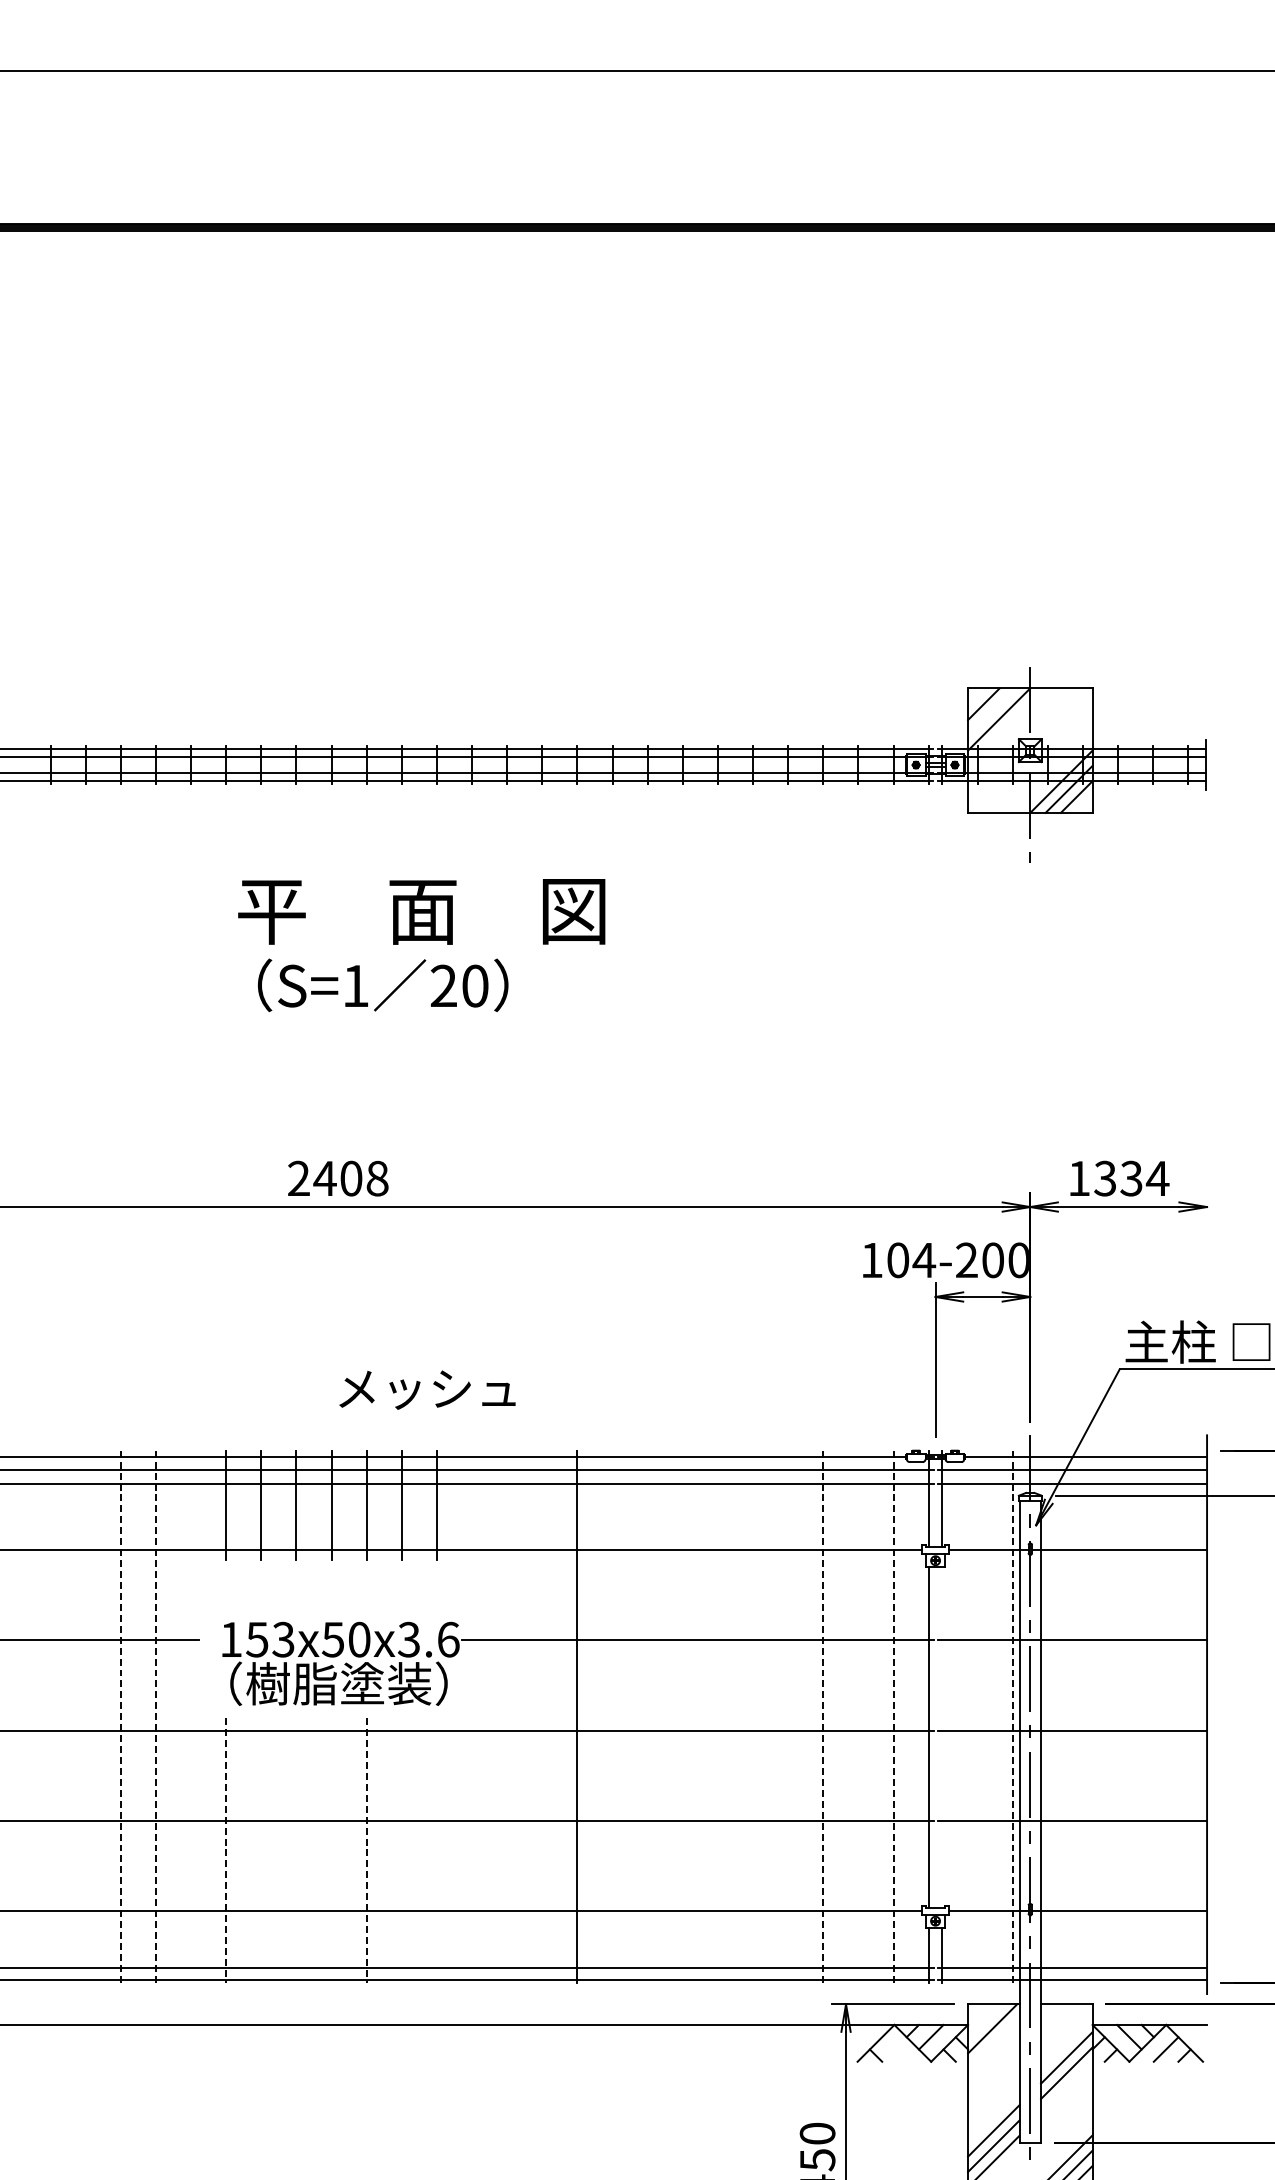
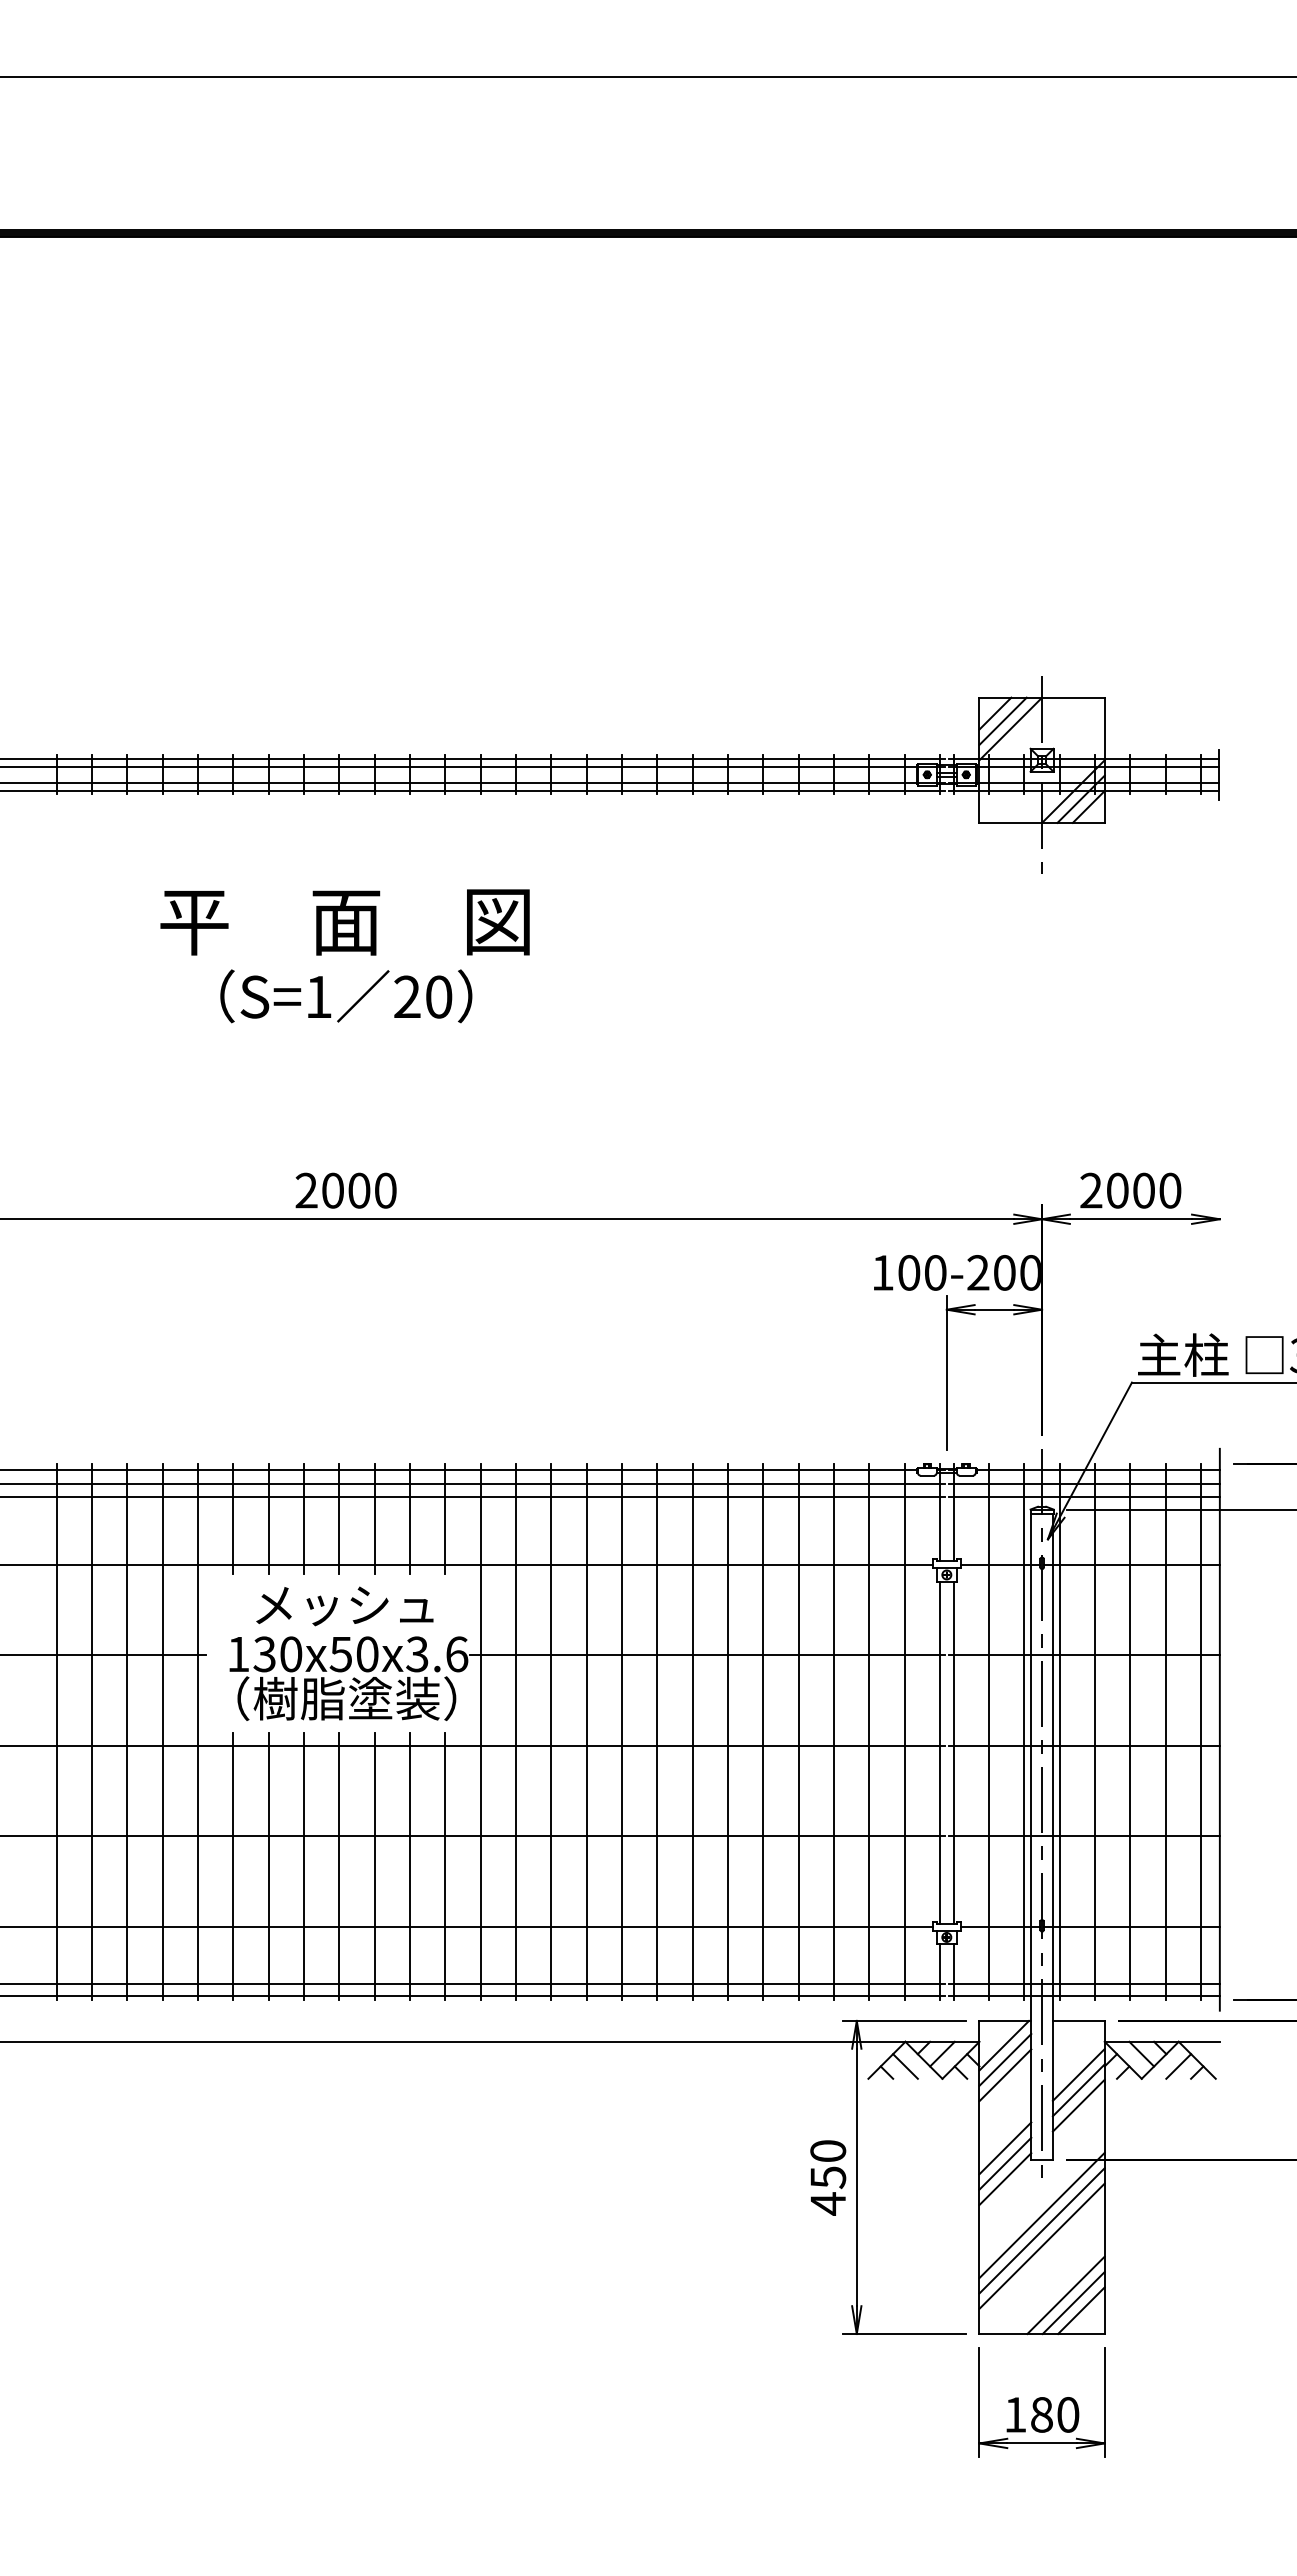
line: (990, 711) -> (1002, 720), added
text: (421, 911) -> (344, 922), moved
text: (383, 985) -> (346, 996), moved
text: (350, 1178) -> (358, 1190), 2408 -> 2000
text: (1119, 1178) -> (1131, 1190), 1334 -> 2000
text: (924, 1259) -> (935, 1272), 104-200 -> 100-200
text: (427, 1390) -> (344, 1606), moved
text: (269, 1639) -> (277, 1654), 153x50x3.6 -> 130x50x3.6
line: (50, 1717) -> (56, 1732), added
line: (86, 1717) -> (92, 1732), added
line: (120, 1717) -> (127, 1732), dashed -> solid
line: (155, 1717) -> (162, 1732), dashed -> solid
line: (191, 1717) -> (198, 1732), added
line: (471, 1717) -> (480, 1732), added
line: (507, 1717) -> (516, 1732), added
line: (542, 1717) -> (551, 1732), added
line: (612, 1717) -> (621, 1732), added
line: (647, 1717) -> (657, 1732), added
line: (682, 1717) -> (692, 1732), added
line: (717, 1717) -> (727, 1732), added
line: (753, 1717) -> (763, 1732), added
line: (788, 1717) -> (798, 1732), added
line: (822, 1717) -> (833, 1732), dashed -> solid
line: (858, 1717) -> (869, 1732), added
line: (893, 1717) -> (904, 1732), dashed -> solid
line: (978, 1717) -> (989, 1732), added
line: (1012, 1717) -> (1024, 1732), dashed -> solid
line: (1047, 1717) -> (1059, 1732), added
line: (1083, 1717) -> (1095, 1732), added
line: (1118, 1717) -> (1130, 1732), added
line: (1153, 1717) -> (1165, 1732), added
line: (1188, 1717) -> (1201, 1732), added
line: (942, 1737) -> (953, 1752), added
line: (261, 1850) -> (268, 1866), added
line: (296, 1850) -> (304, 1866), added
line: (331, 1850) -> (339, 1866), added
line: (402, 1850) -> (410, 1866), added
line: (437, 1850) -> (445, 1866), added
line: (226, 1851) -> (233, 1867), dashed -> solid
line: (366, 1851) -> (374, 1867), dashed -> solid
line: (993, 2042) -> (1005, 2059), added
line: (894, 2049) -> (905, 2066), added
line: (993, 2058) -> (1005, 2075), added
line: (1066, 2088) -> (1078, 2105), added

